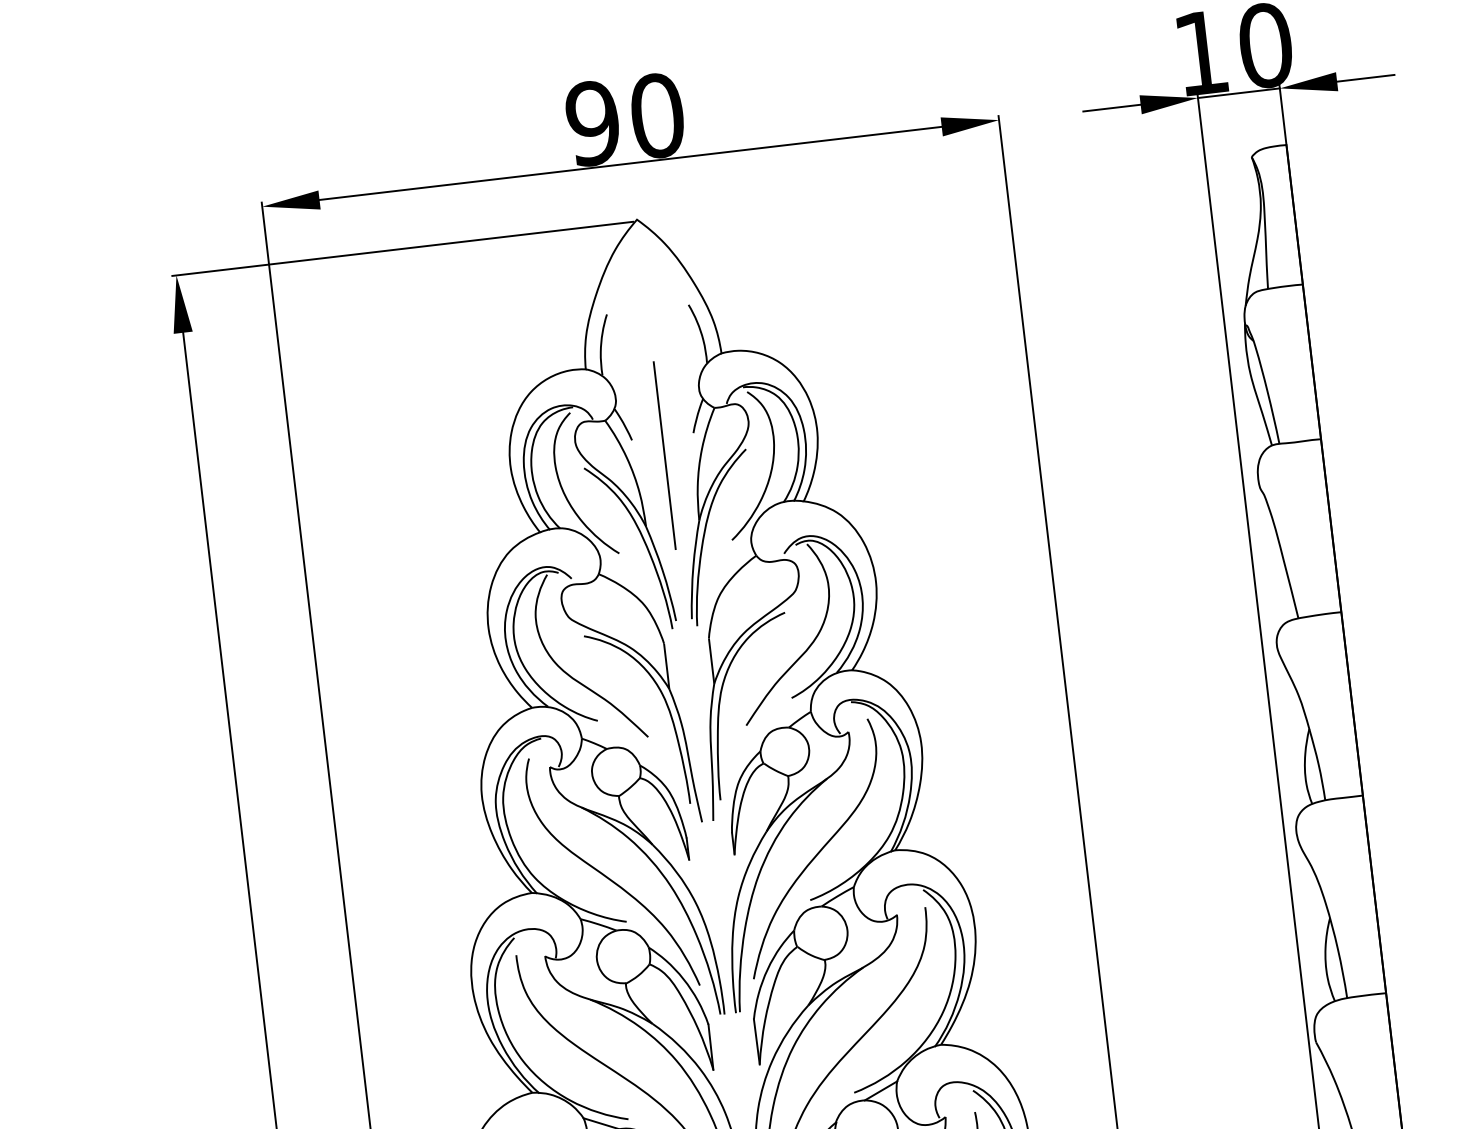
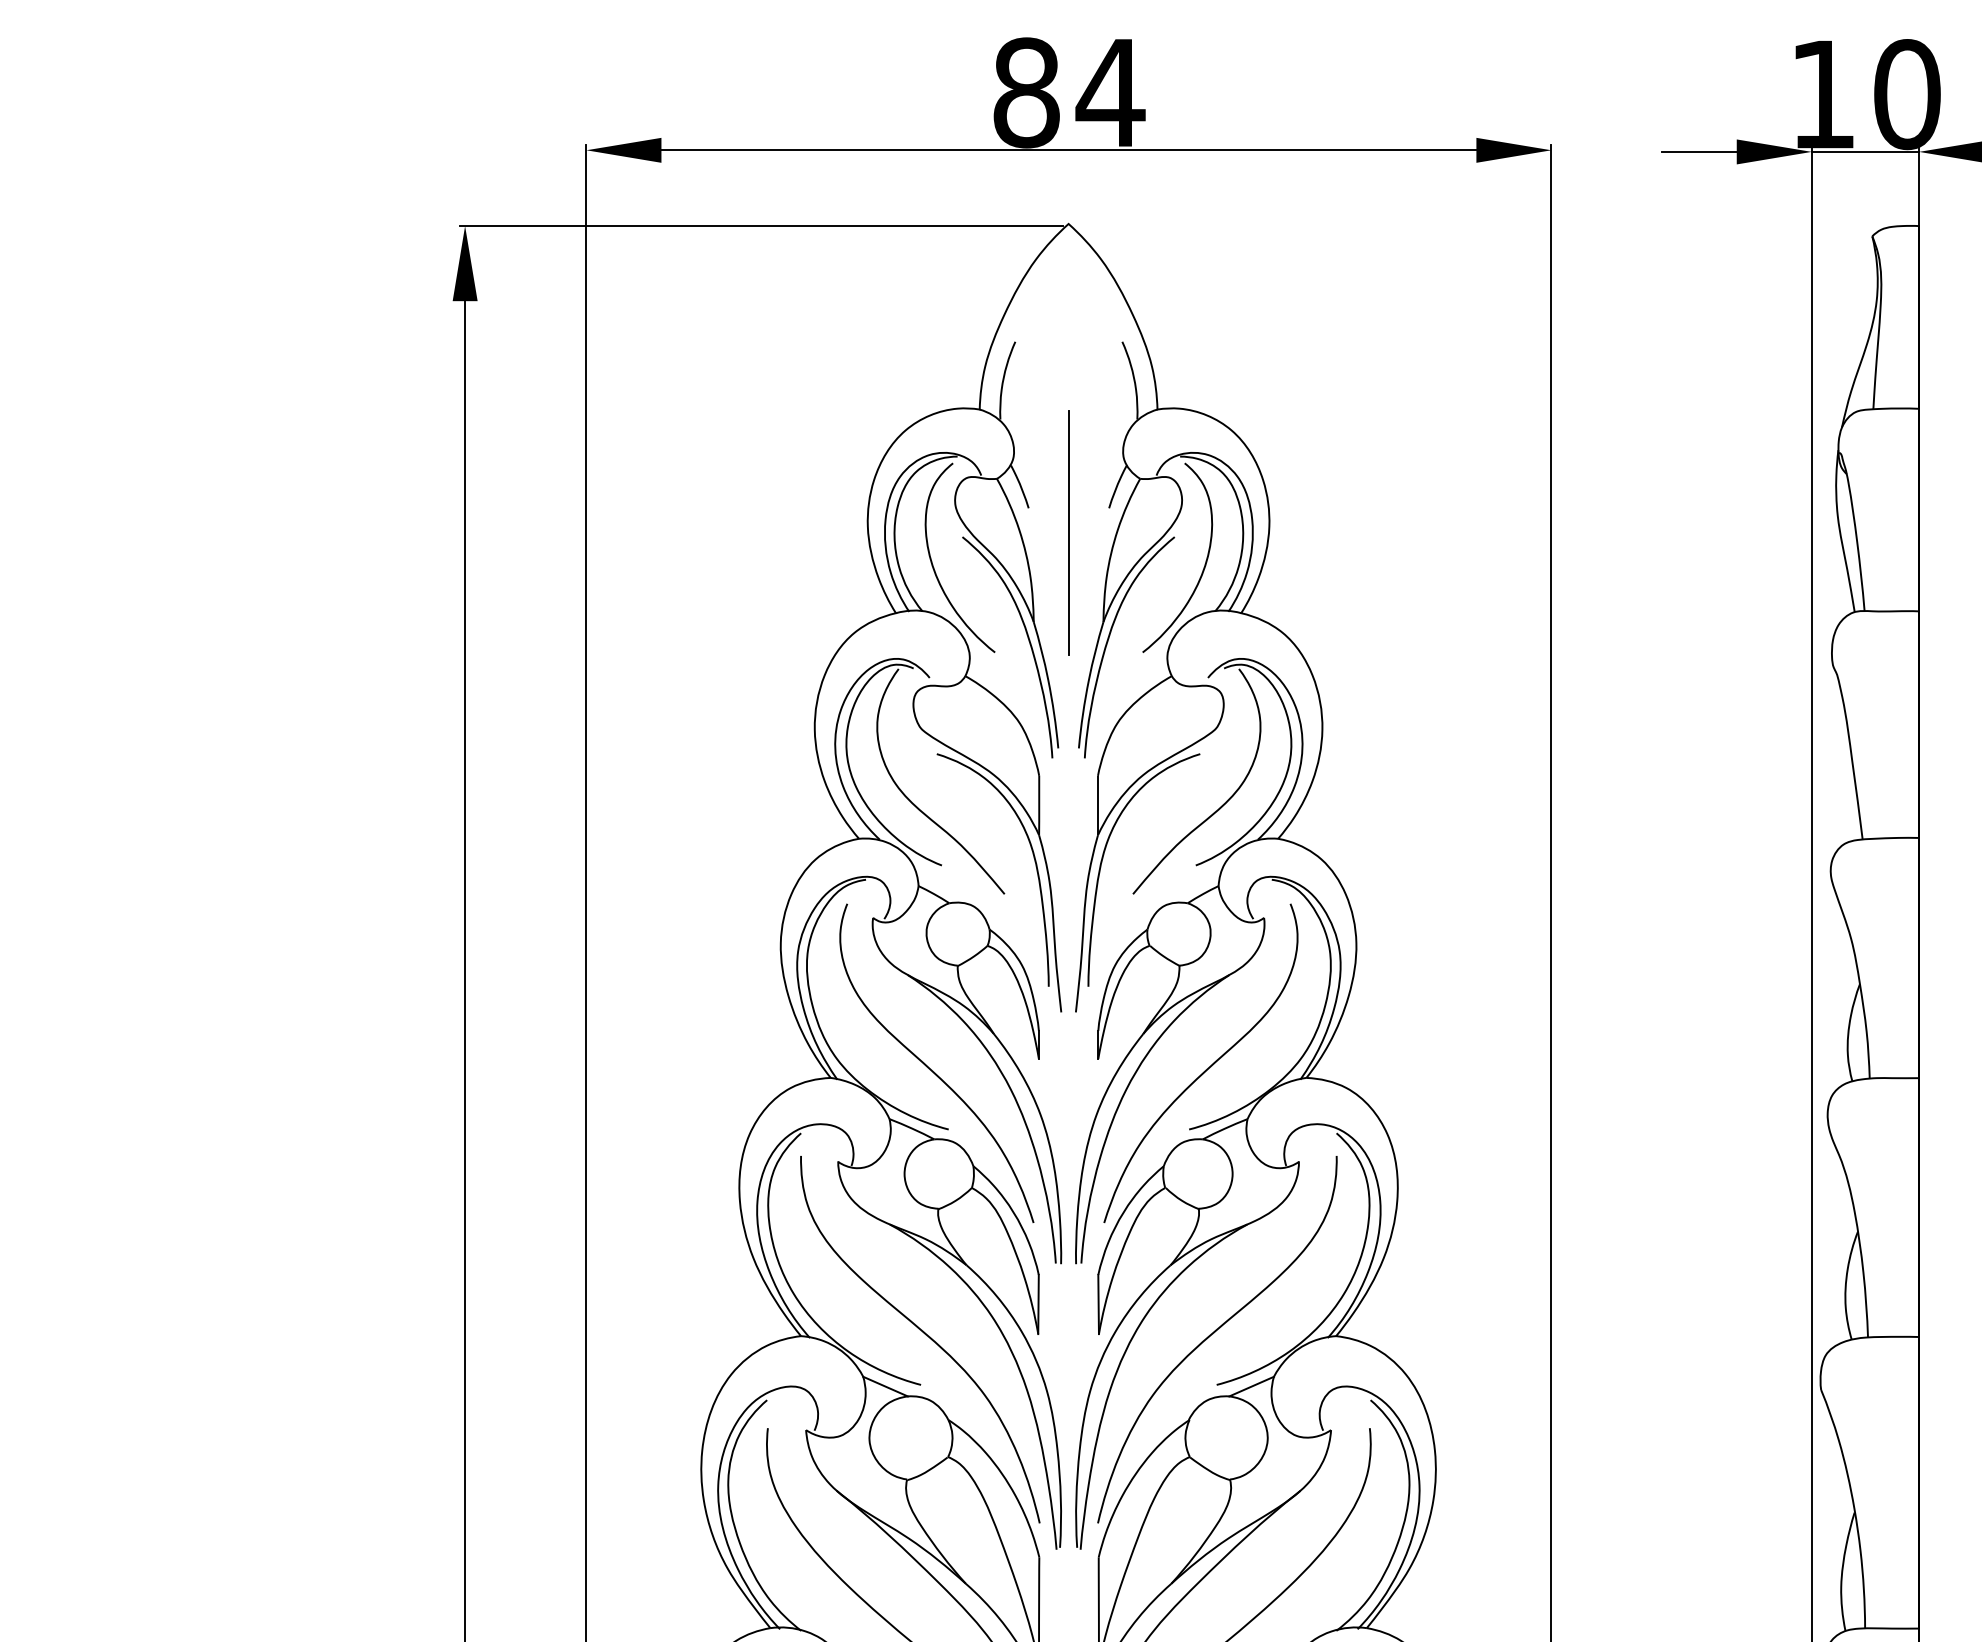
text: (625, 119) -> (1069, 92), 90 -> 84

